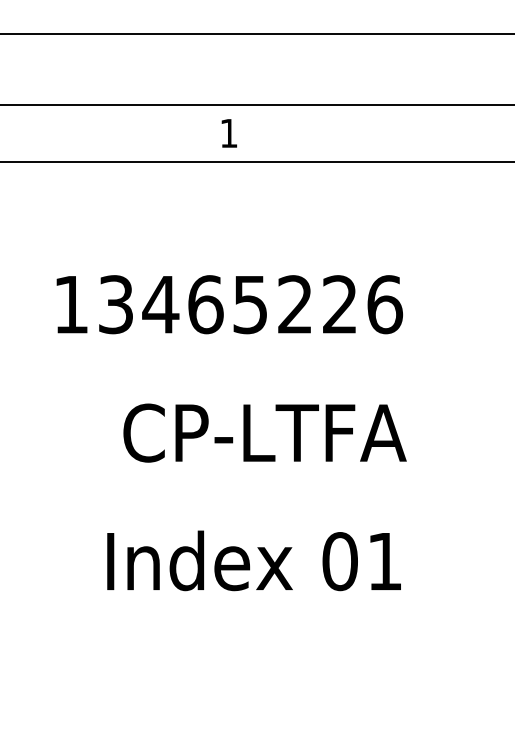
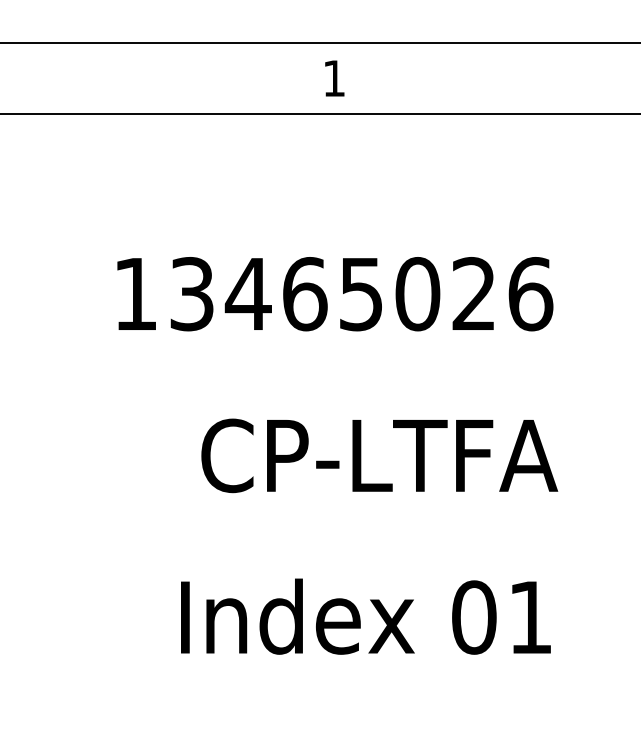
text: (295, 304) -> (417, 293), 13465226 -> 13465026

